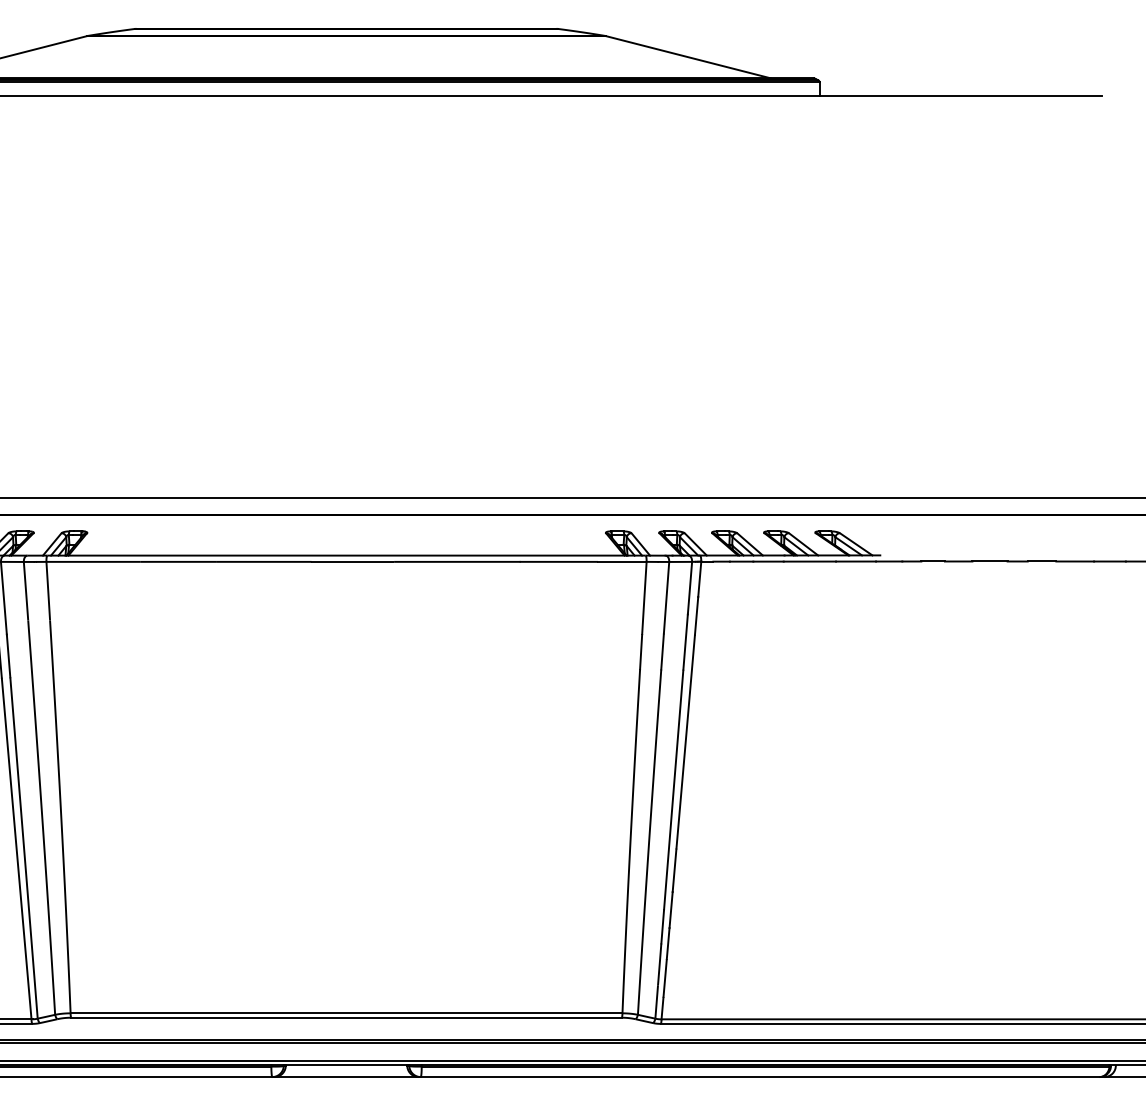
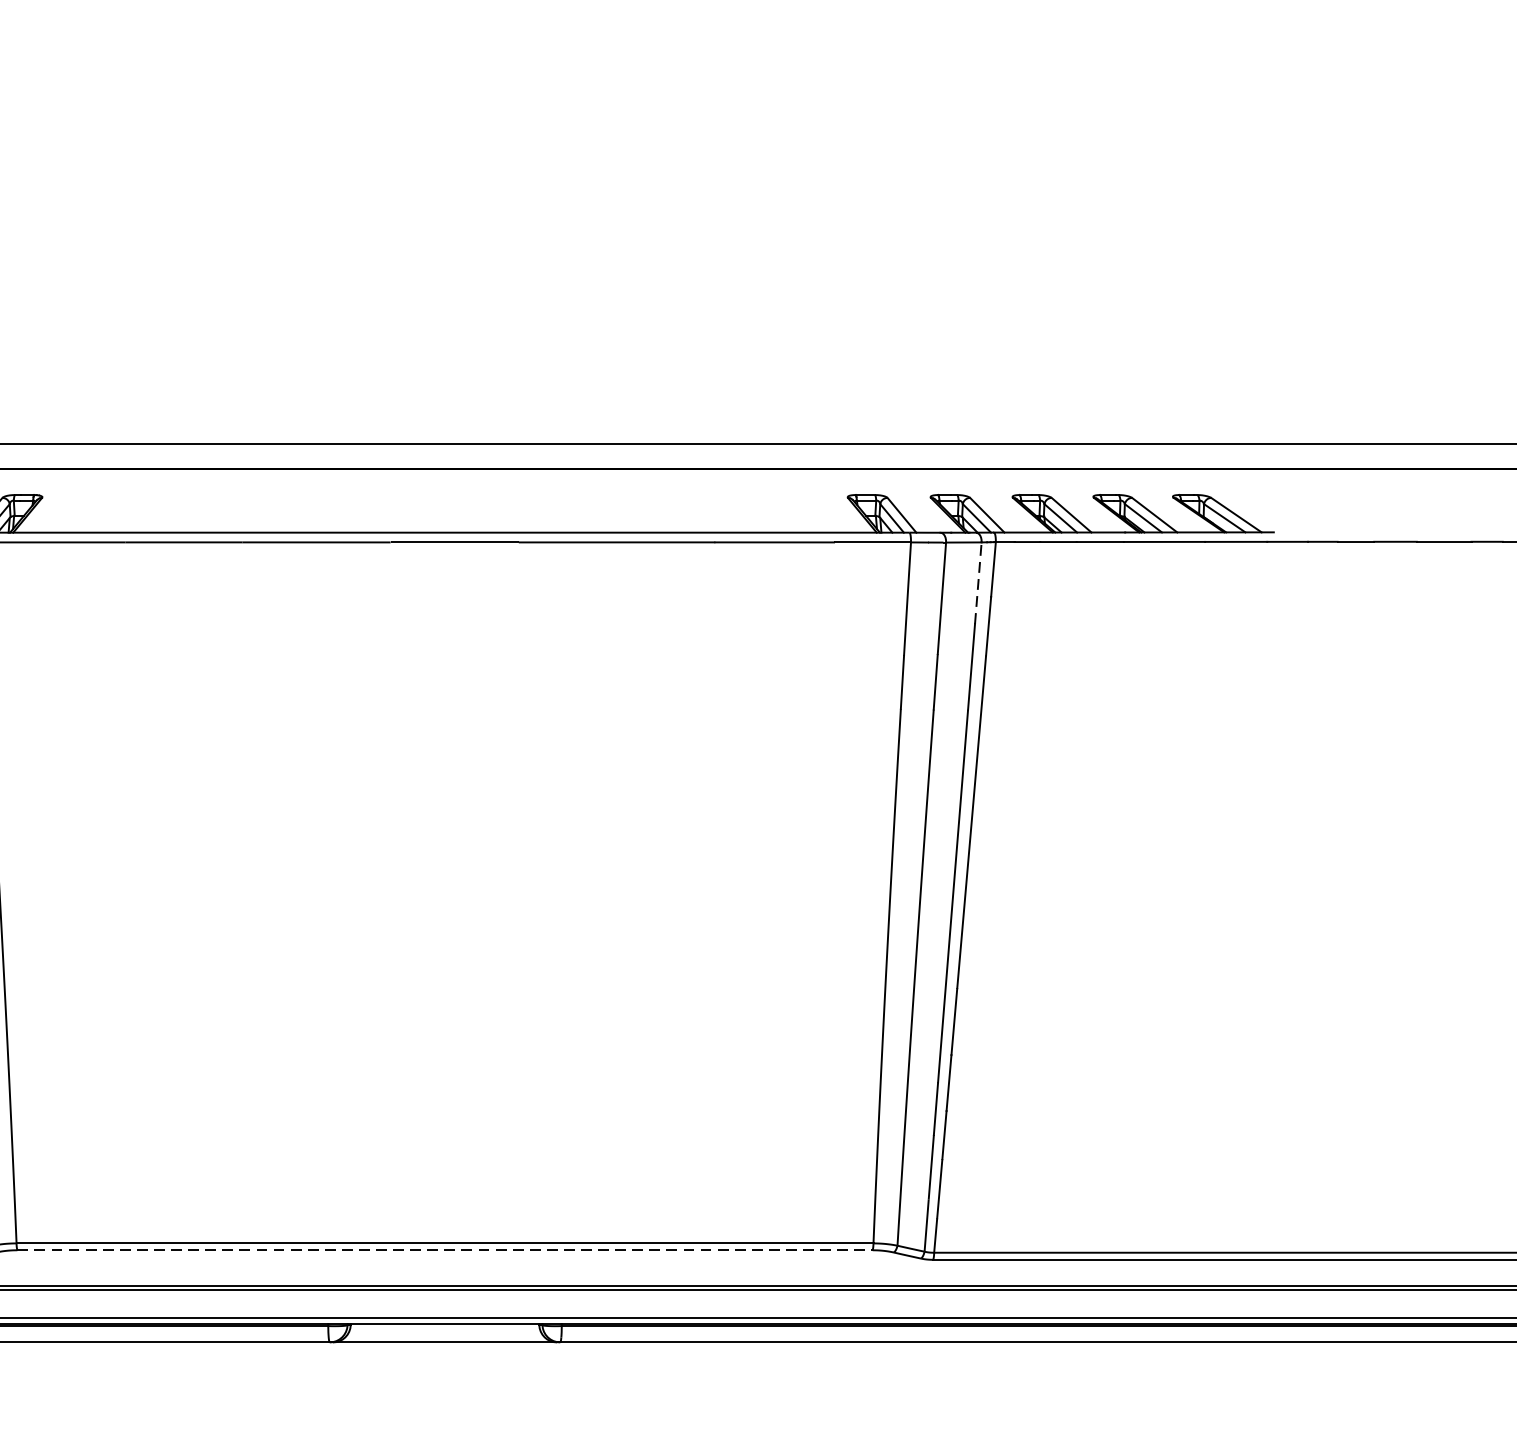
line: (690, 587) -> (979, 582), solid -> dashed
line: (347, 1017) -> (446, 1249), solid -> dashed

